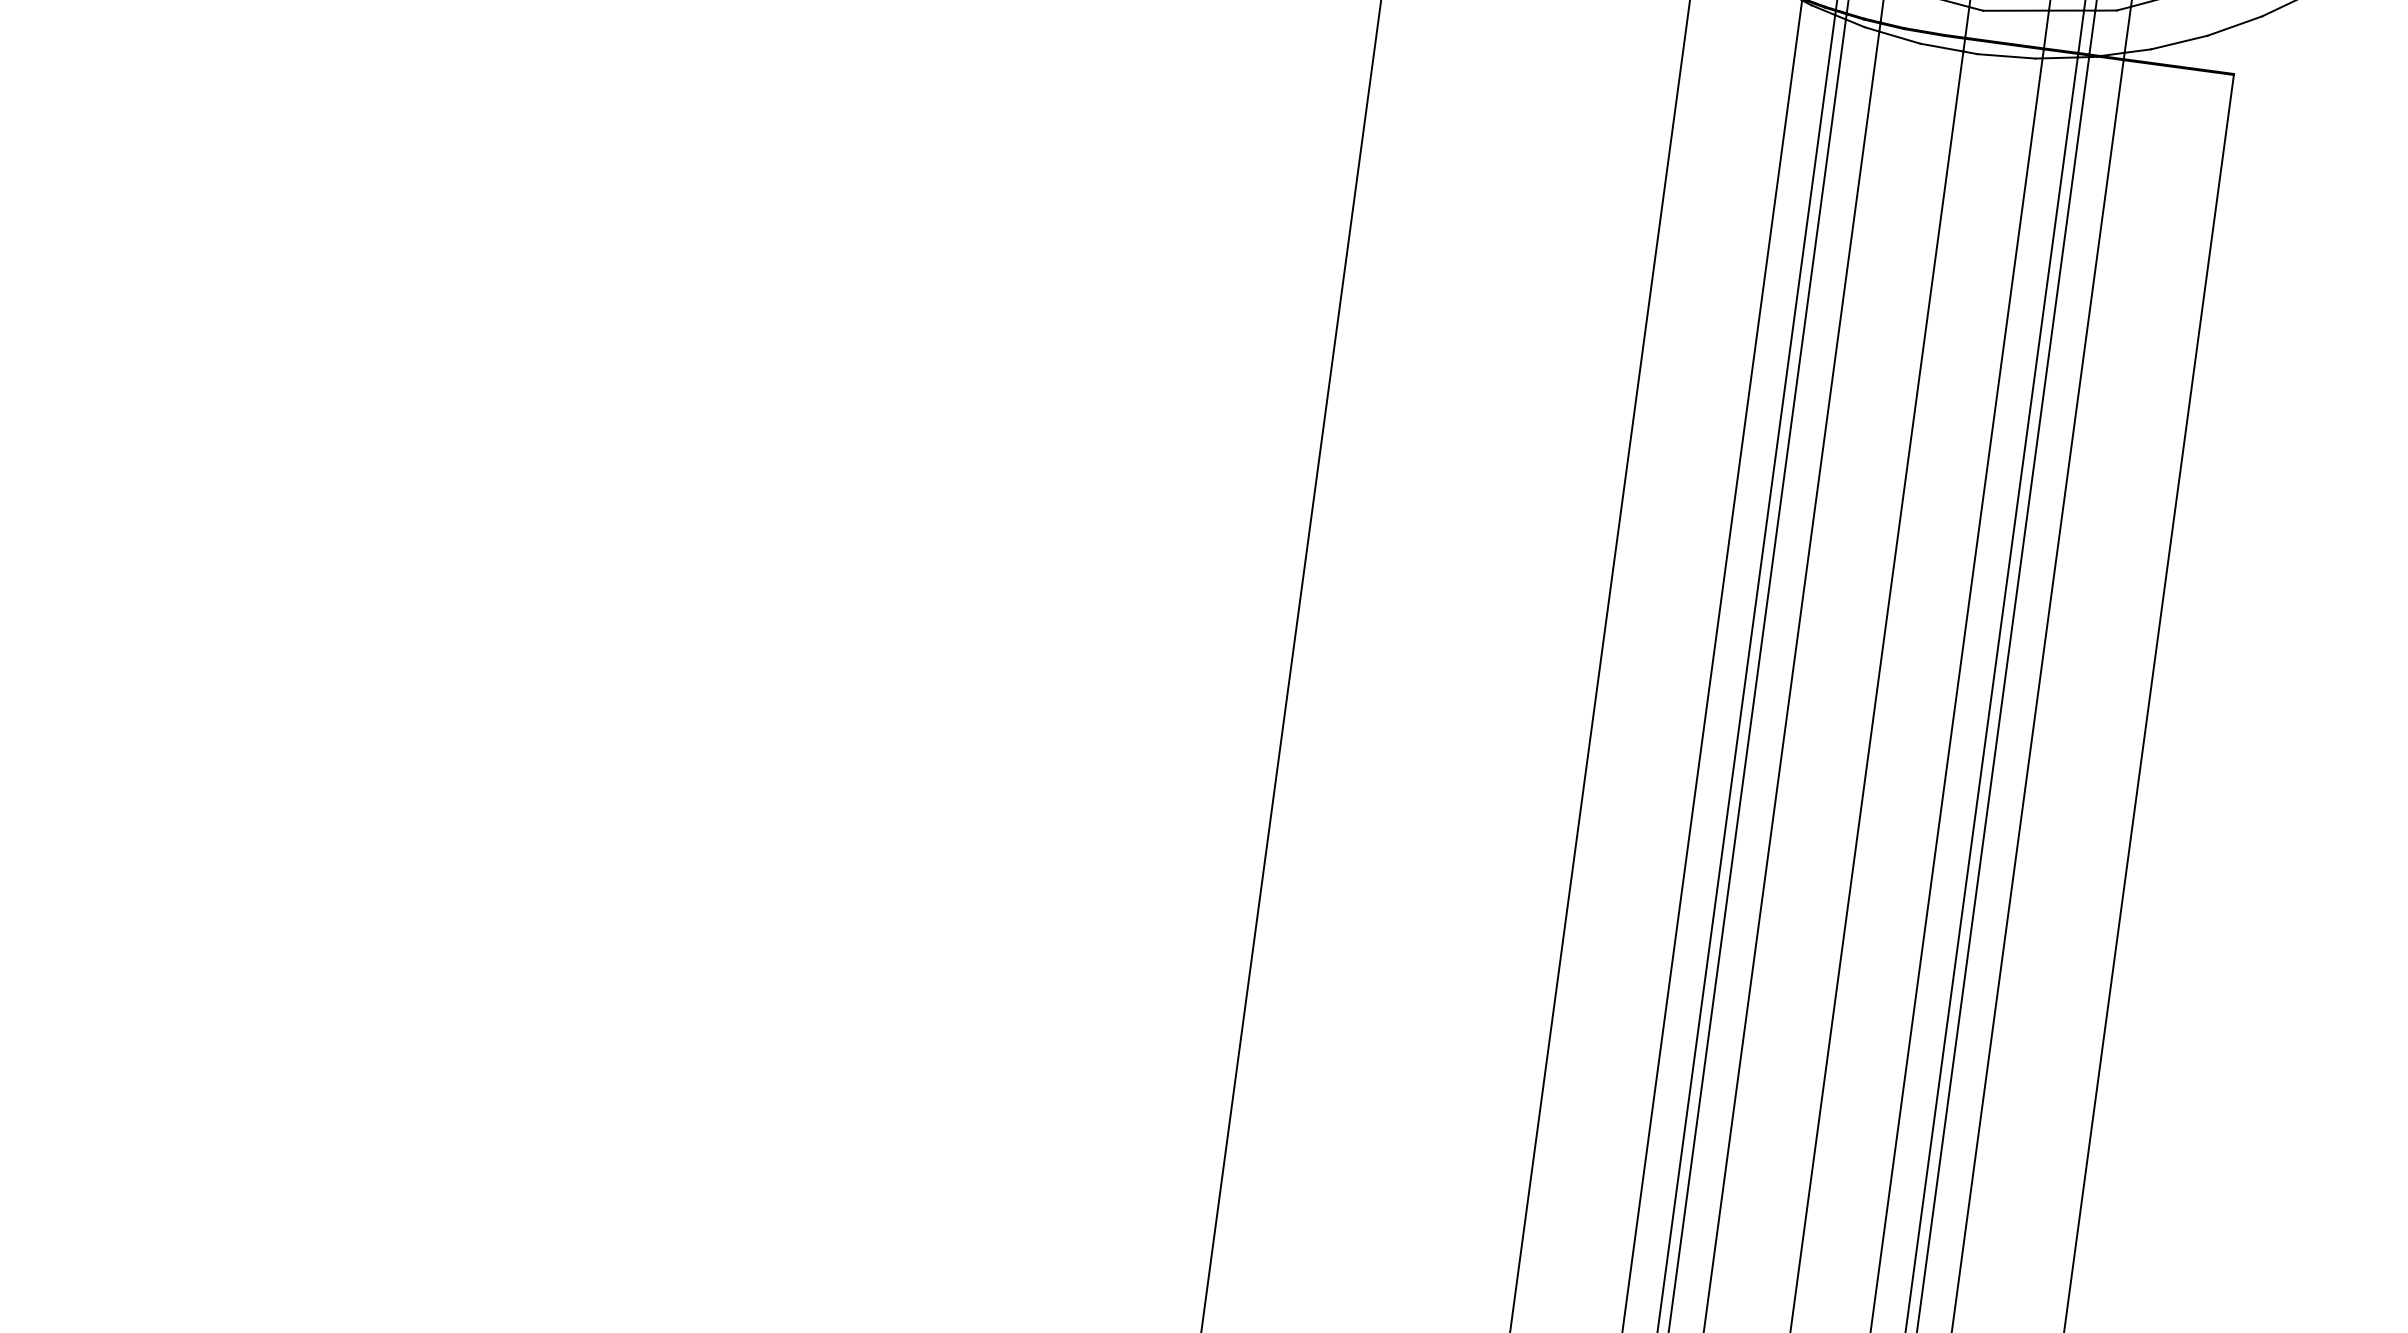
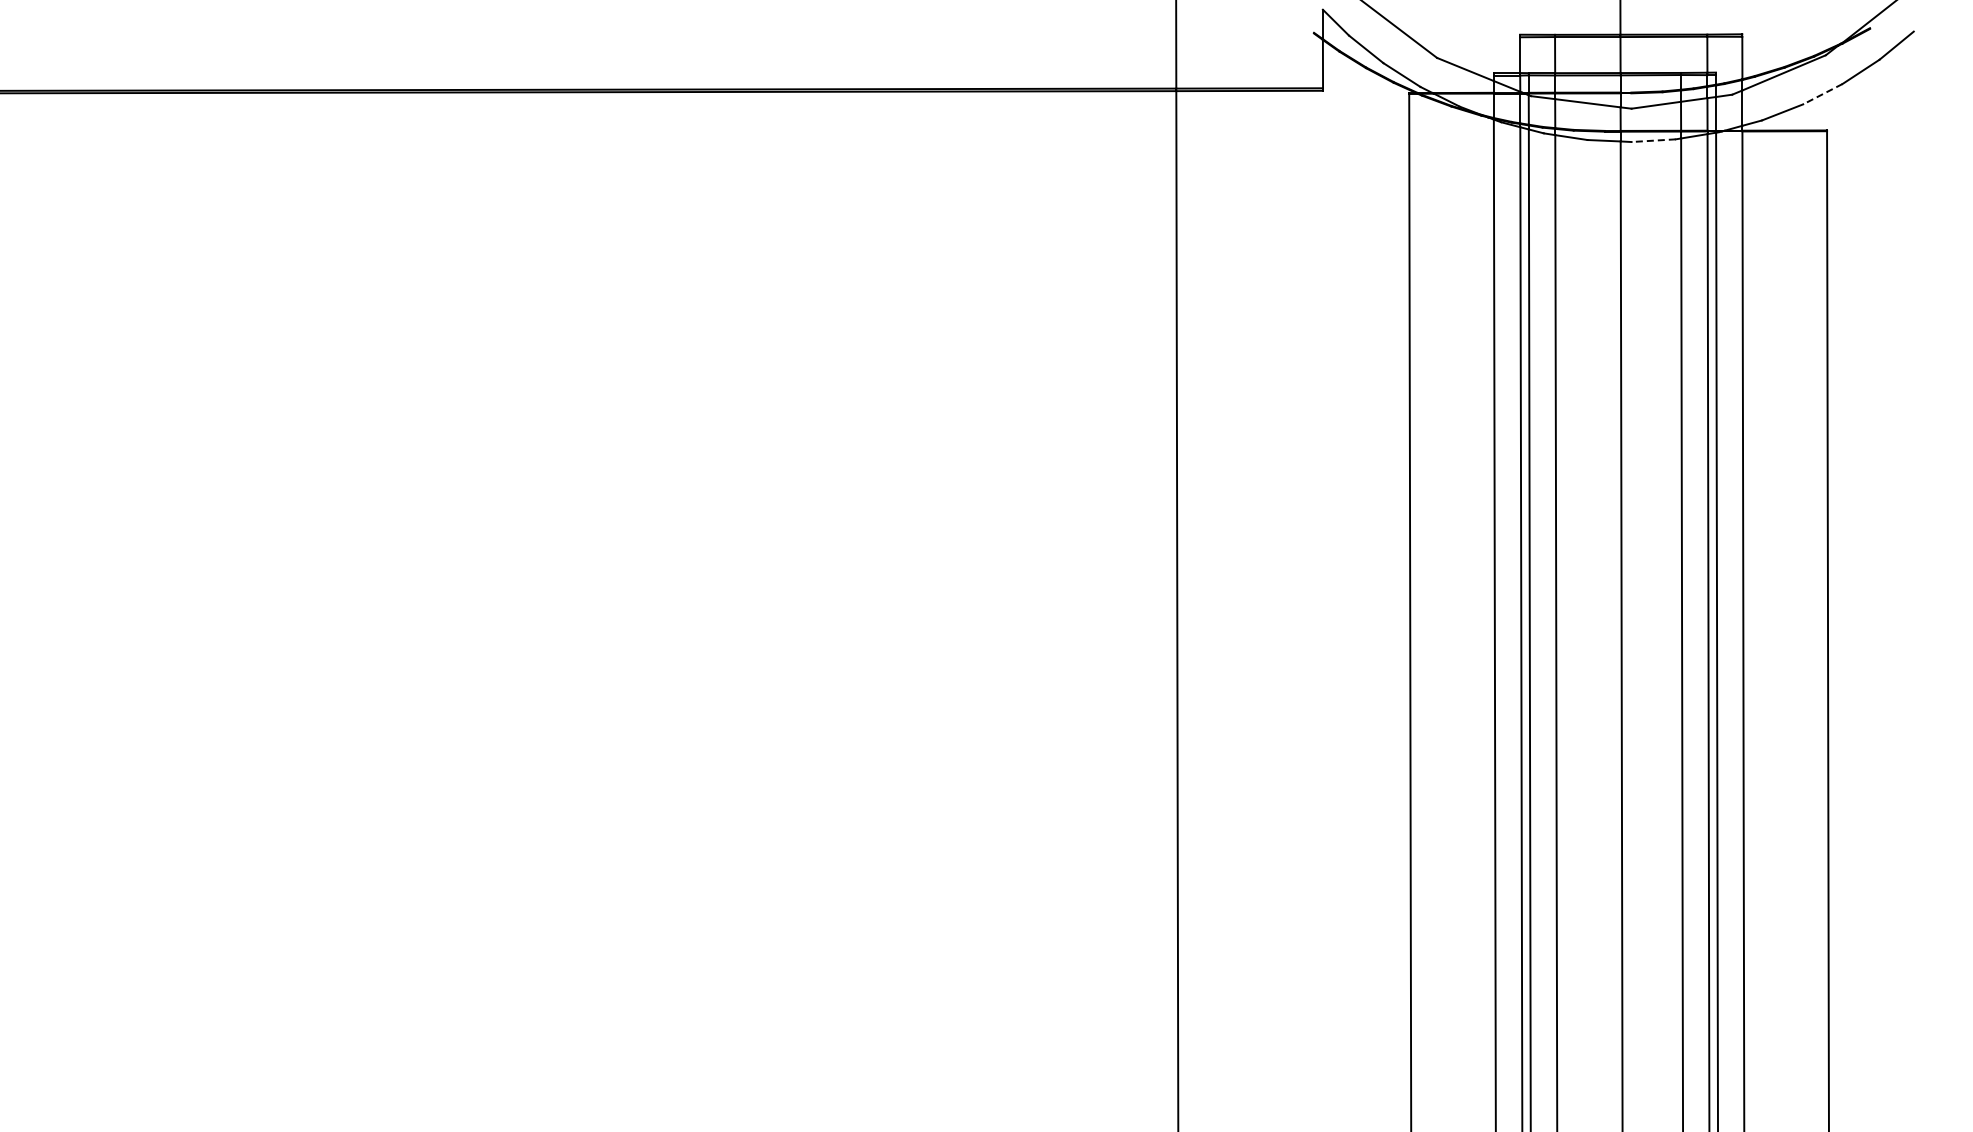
line: (2234, 26) -> (1822, 94), solid -> dashed
line: (2006, 56) -> (1653, 140), solid -> dashed

